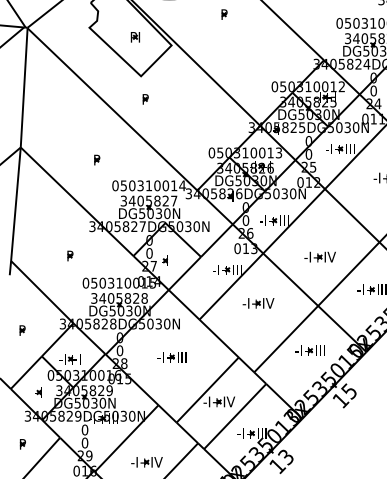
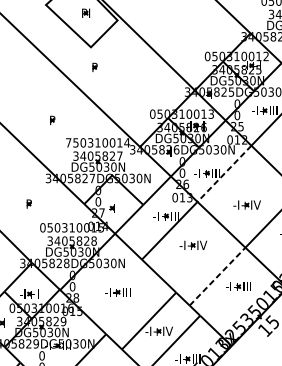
text: (115, 185) -> (68, 142), 050310014 -> 750310014
line: (294, 221) -> (224, 173), solid -> dashed
line: (286, 338) -> (217, 276), solid -> dashed

